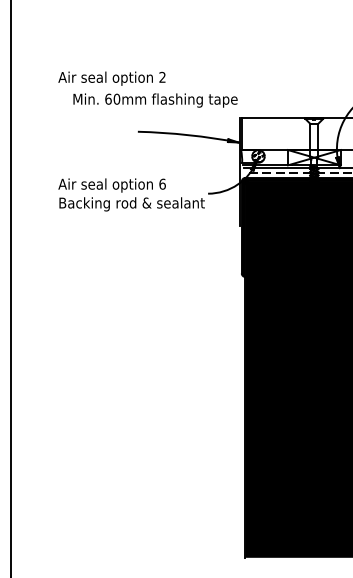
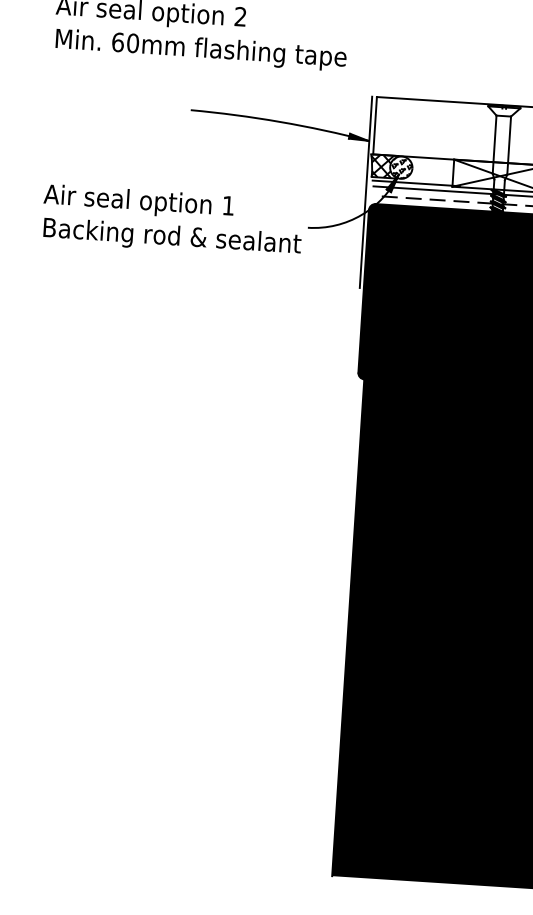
text: (155, 100) -> (201, 49), moved
hatch: (248, 156) -> (383, 166), added
text: (162, 183) -> (228, 204), 6 -> 1

